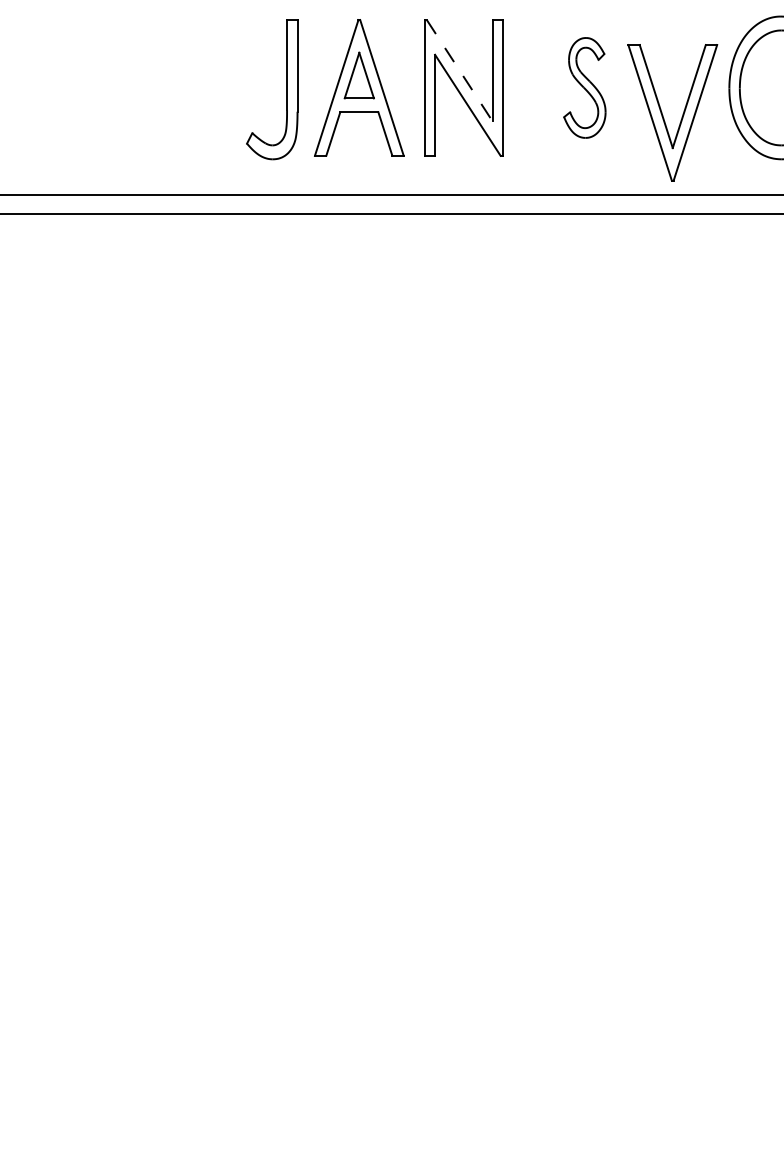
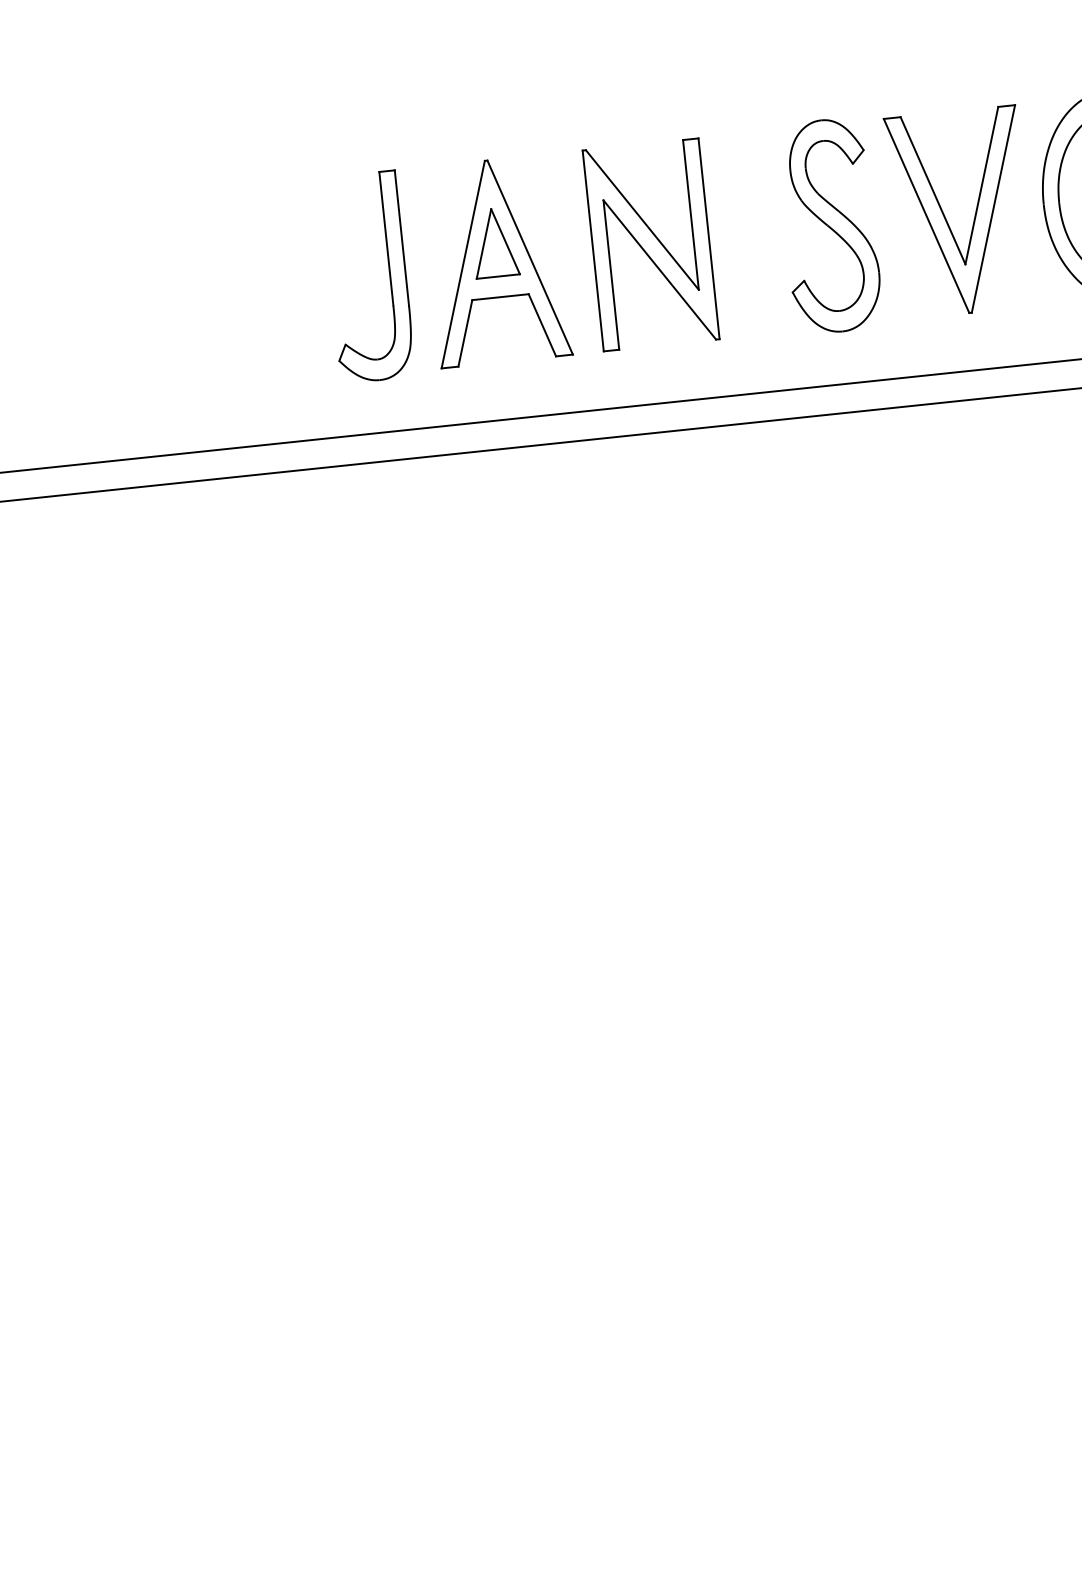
line: (459, 71) -> (642, 221), dashed -> solid
part: (584, 87) -> (829, 225), size x1.43
part: (663, 115) -> (946, 217), moved

